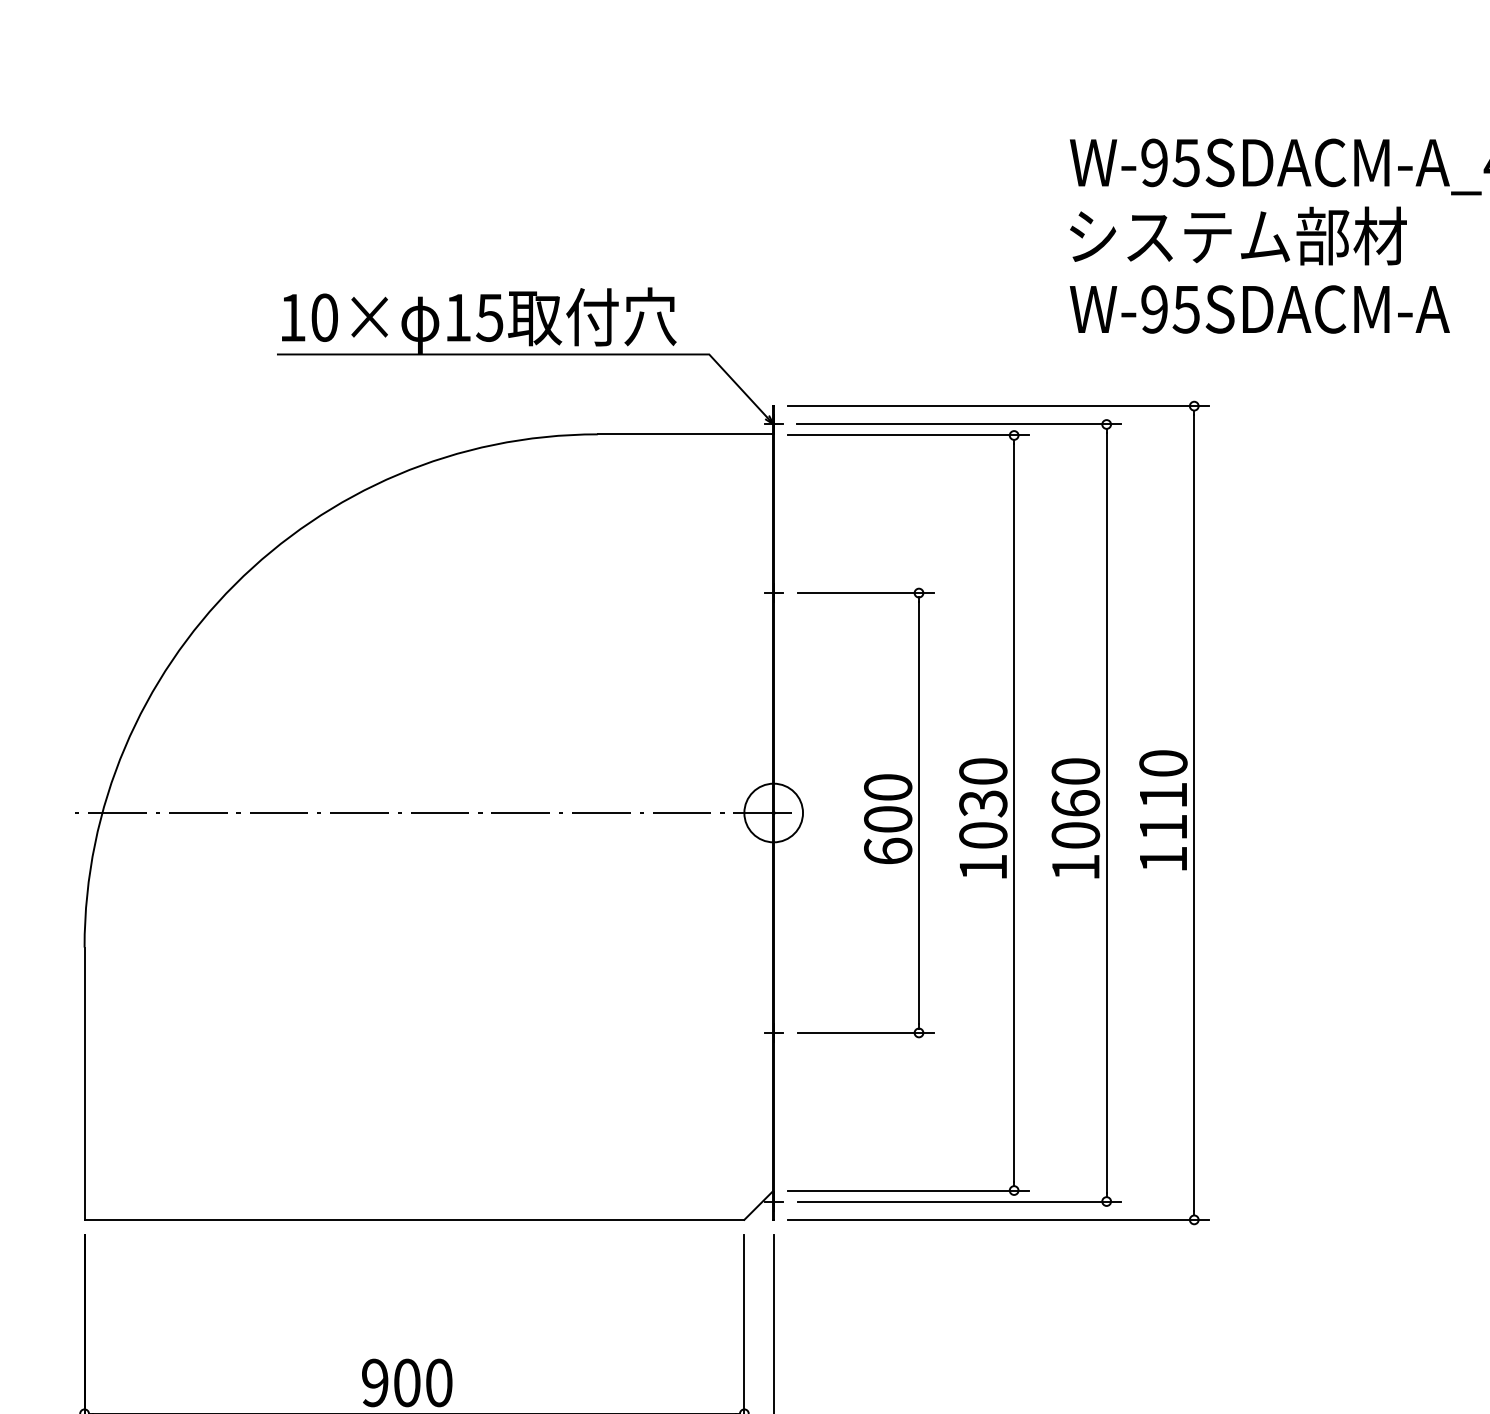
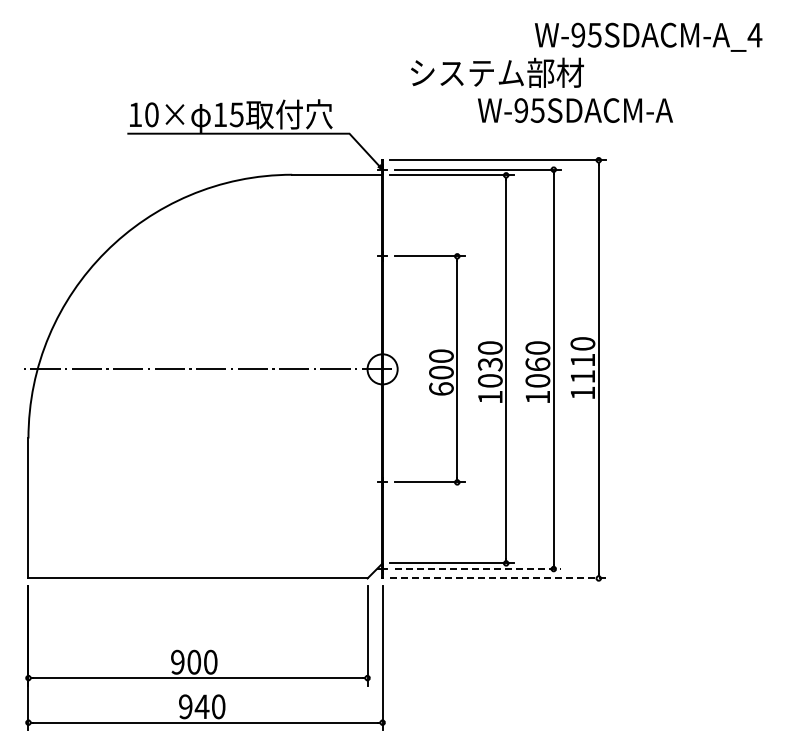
text: (1238, 235) -> (497, 72), moved
text: (1259, 309) -> (575, 110), moved
line: (960, 1202) -> (478, 569), solid -> dashed
line: (999, 1219) -> (498, 578), solid -> dashed

